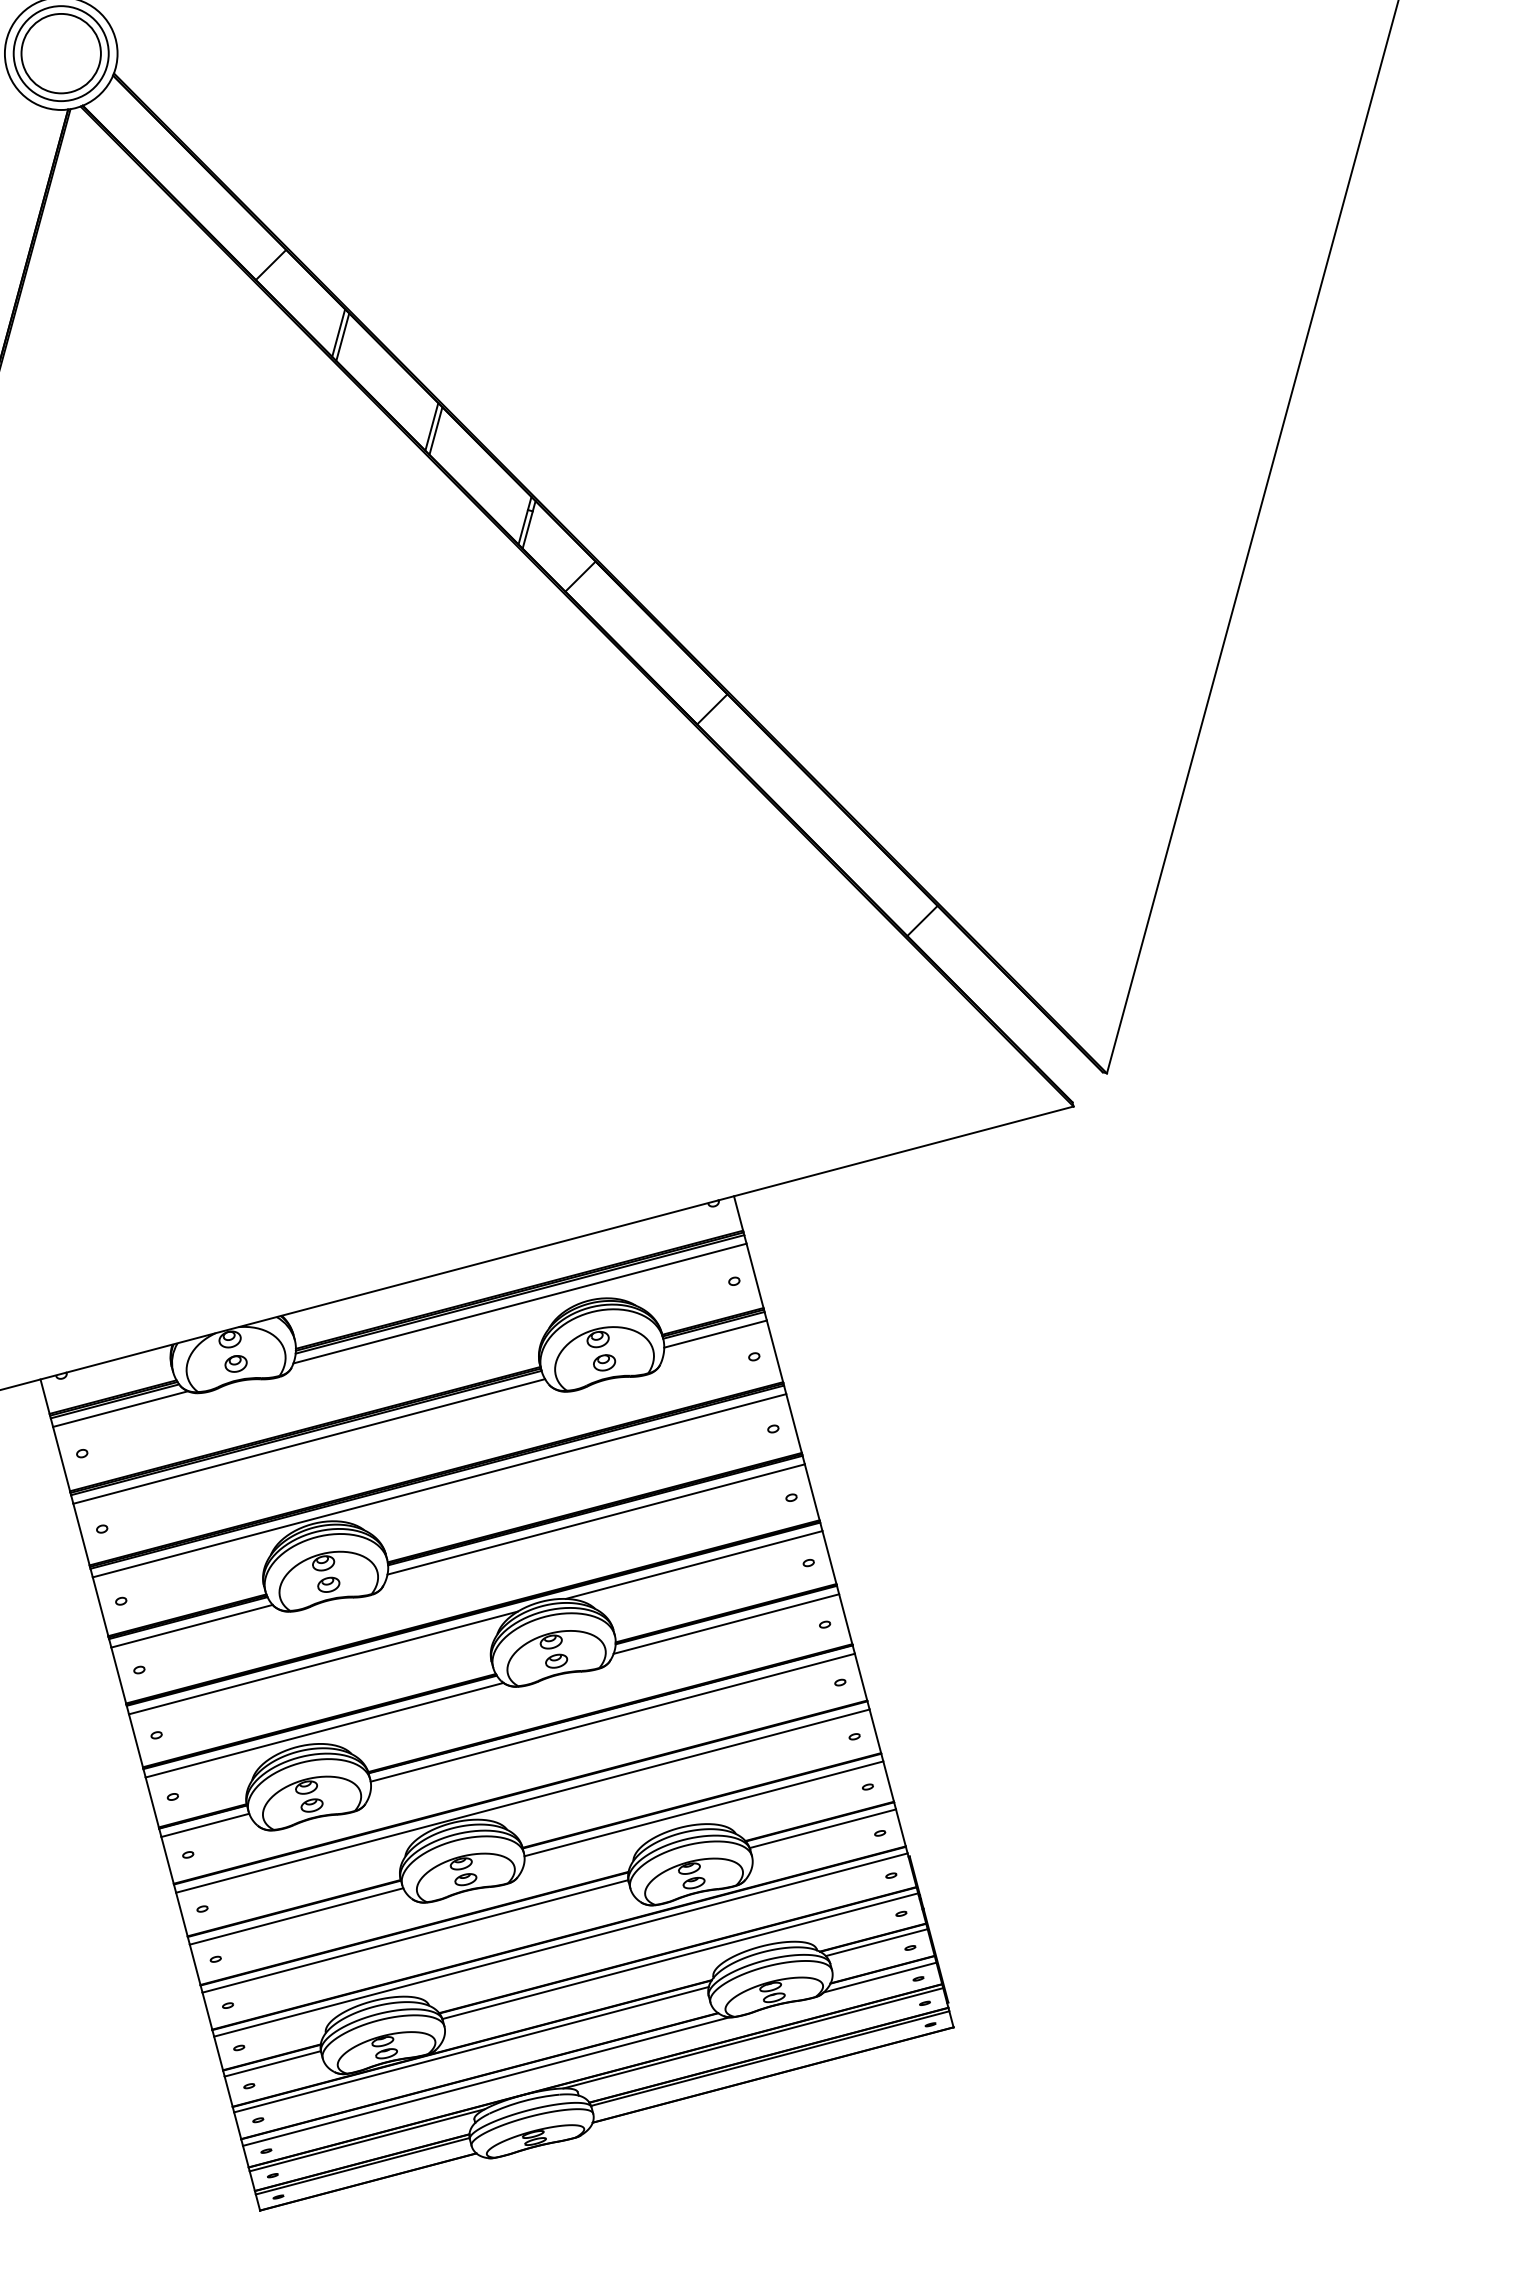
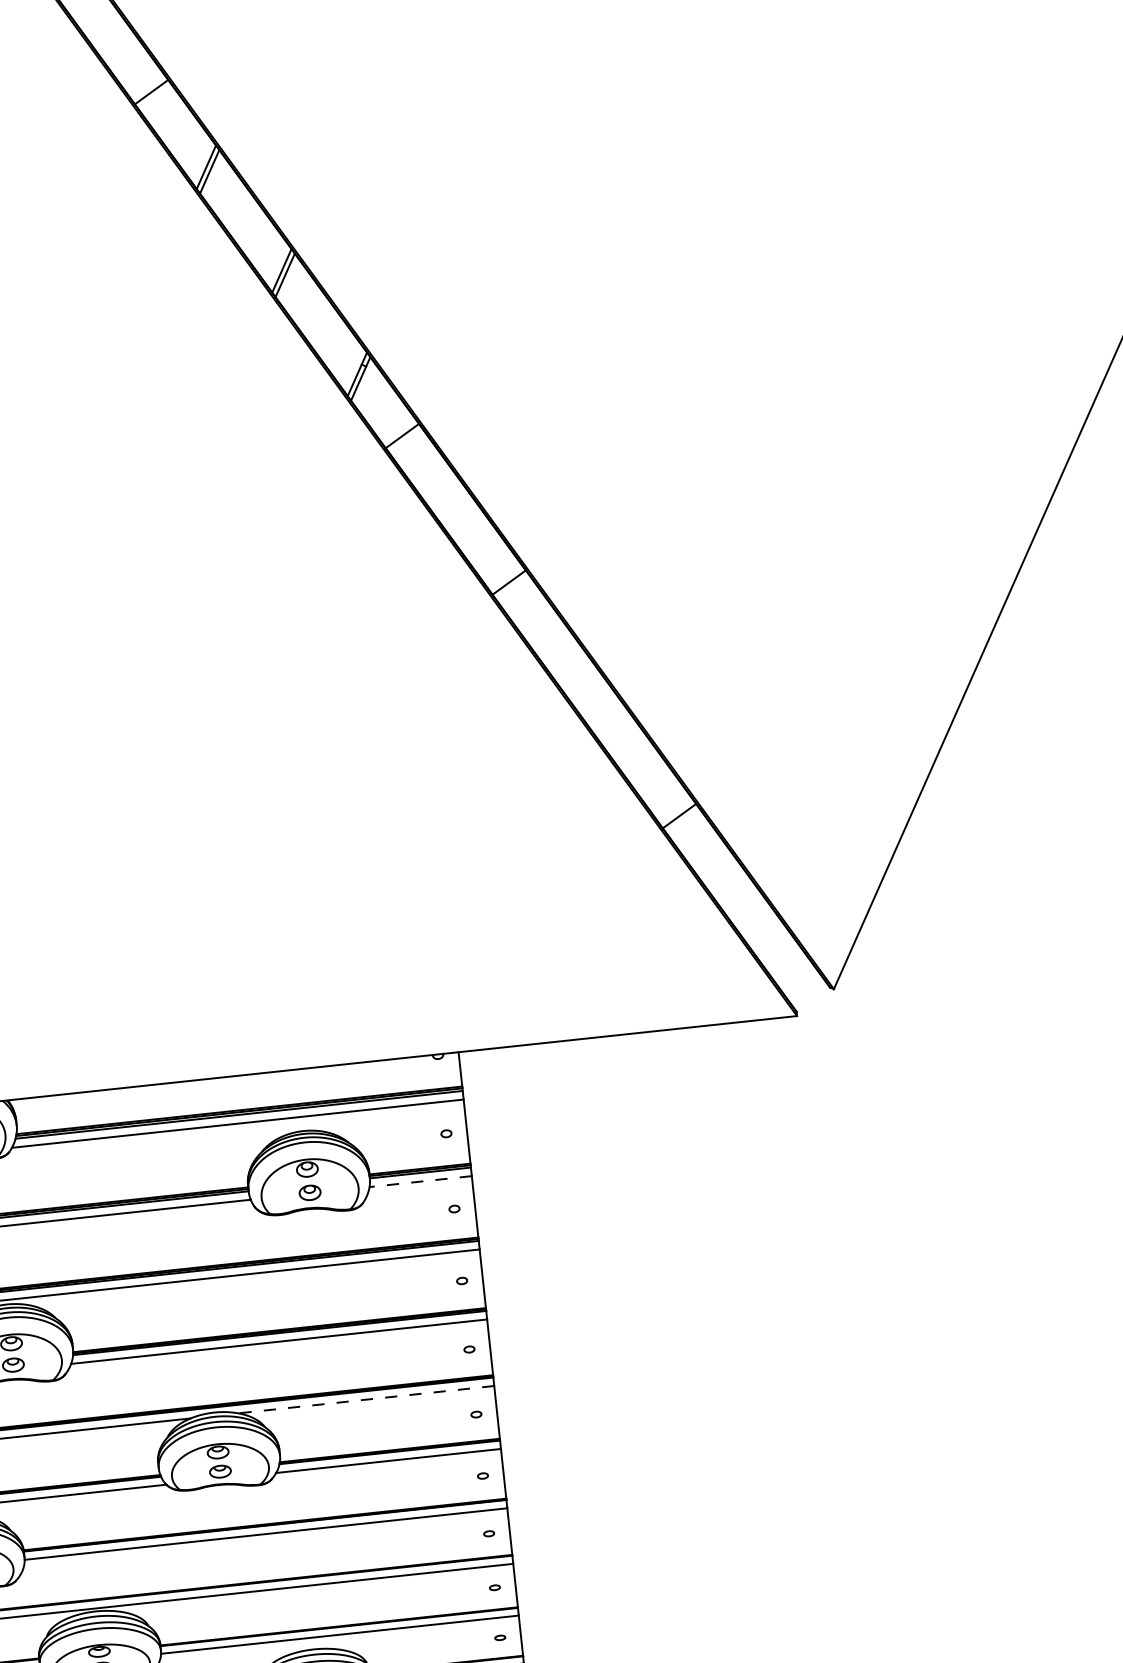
line: (715, 1334) -> (420, 1181), solid -> dashed
line: (694, 1565) -> (366, 1400), solid -> dashed

